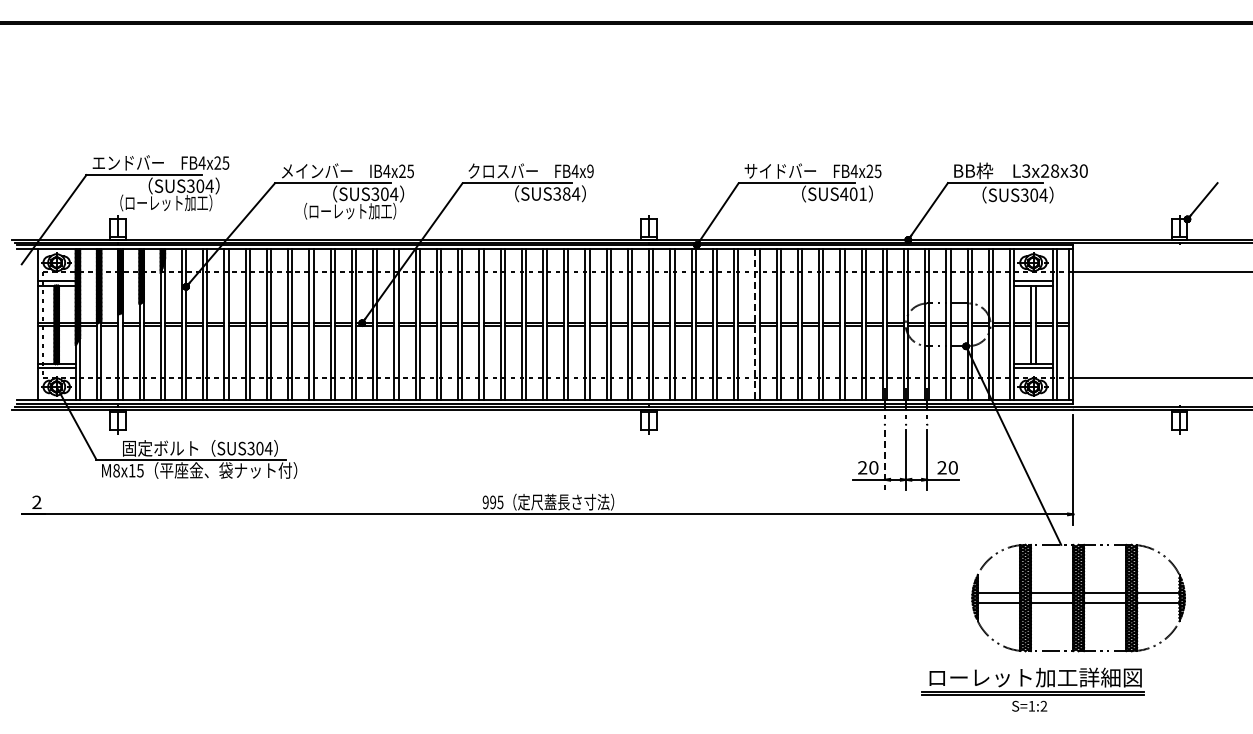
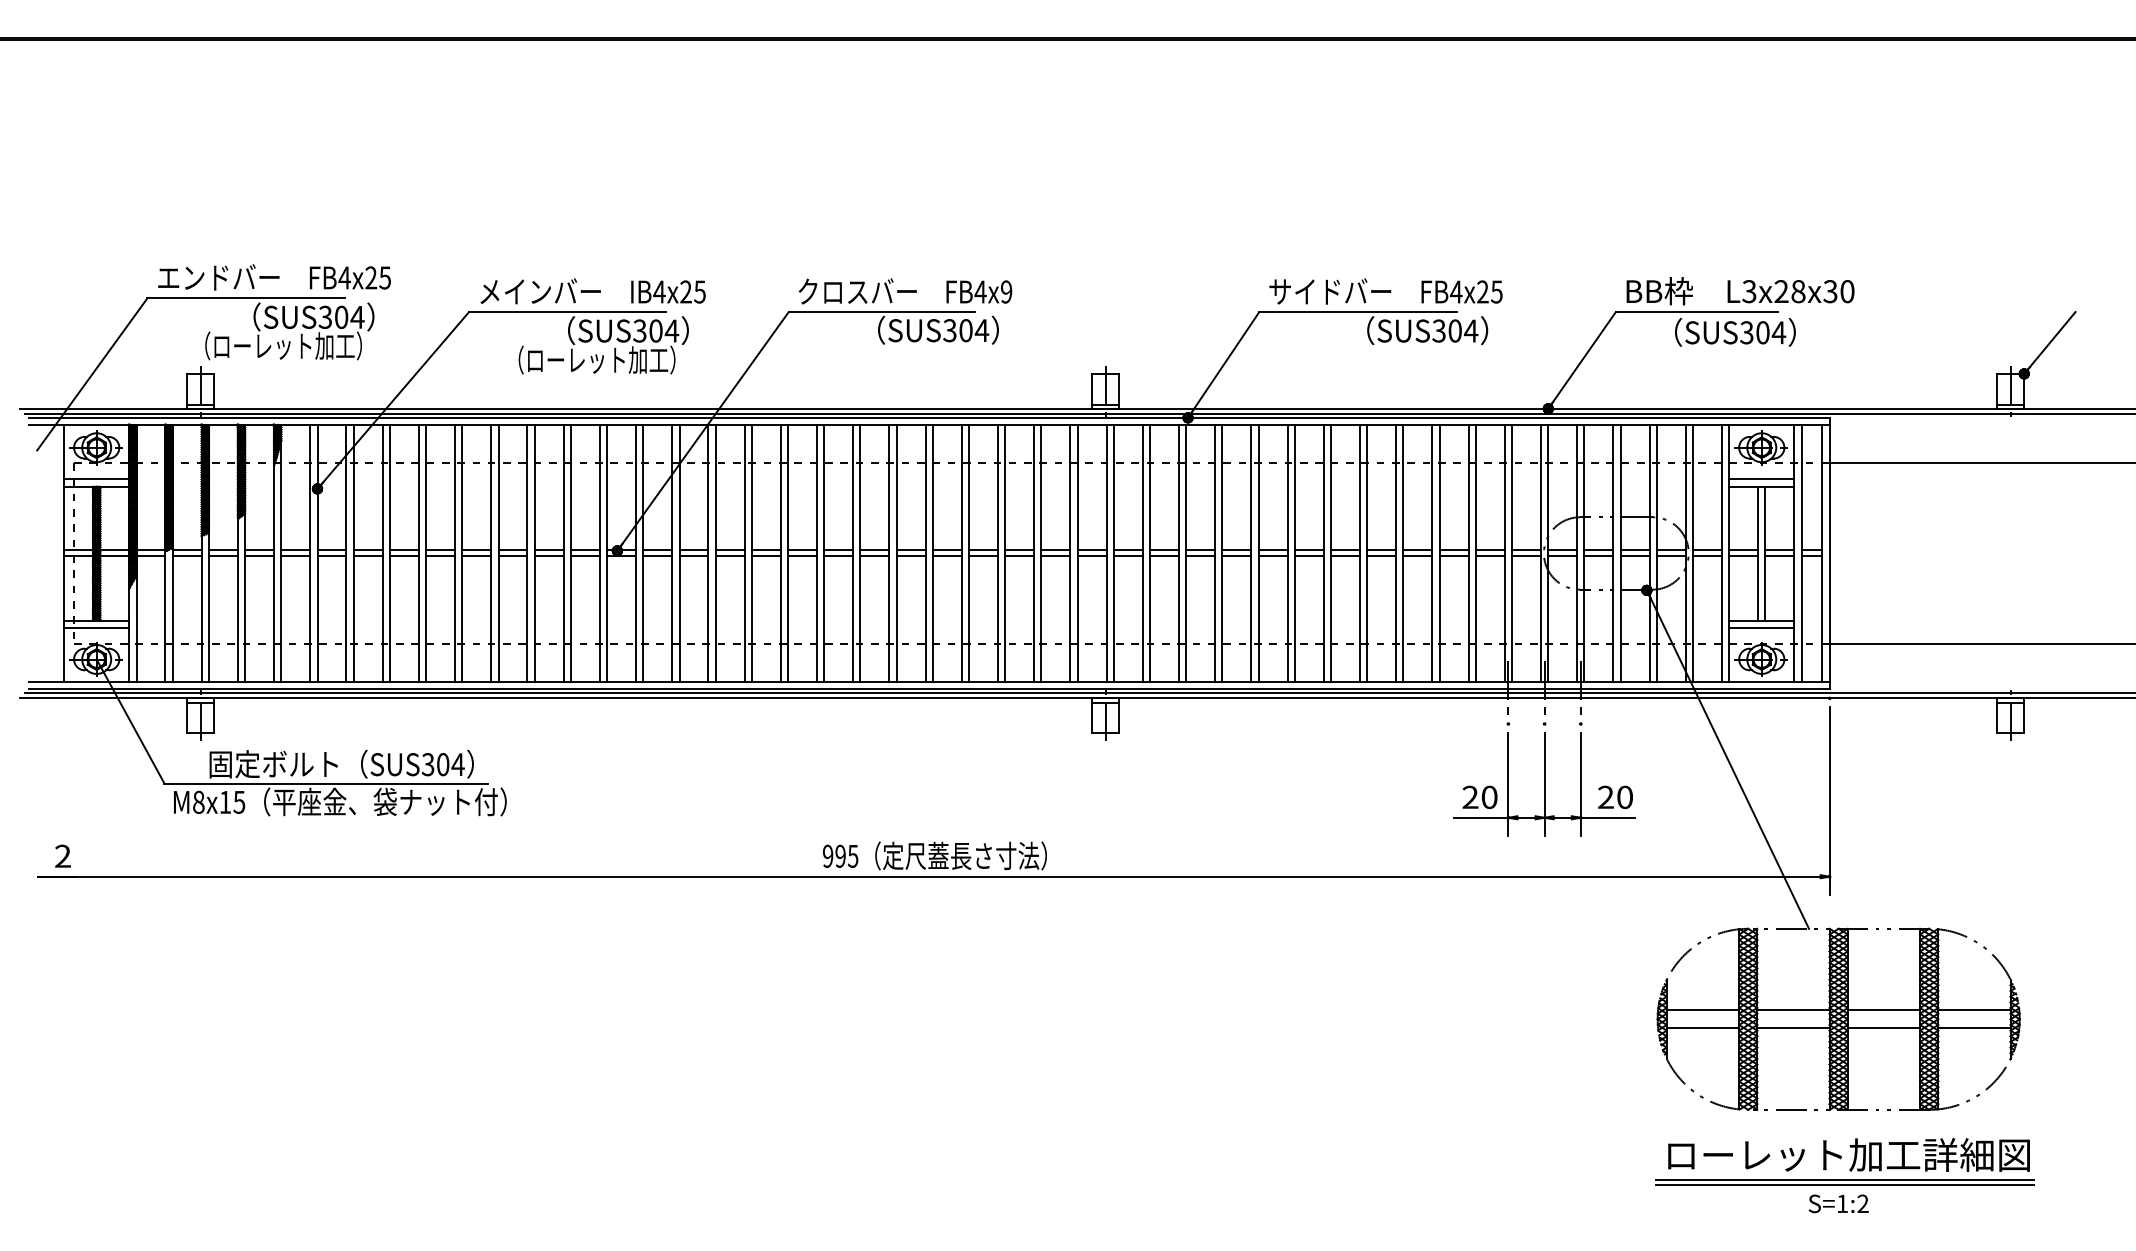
text: (566, 193) -> (965, 329), SUS384 -> SUS304
text: (853, 194) -> (1454, 331), SUS401 -> SUS304
line: (755, 325) -> (1287, 554), dashed -> solid
line: (884, 460) -> (1507, 784), dashed -> solid
part: (1032, 689) -> (1843, 1175), moved

